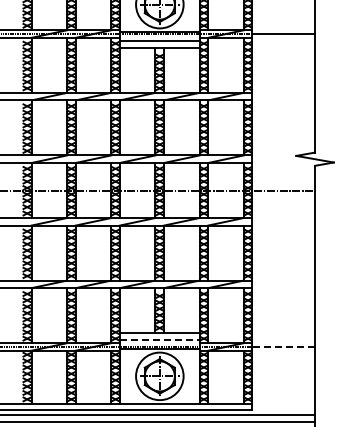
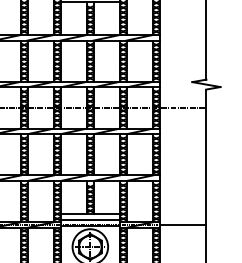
line: (159, 340) -> (90, 220), dashed -> solid
line: (283, 346) -> (182, 224), dashed -> solid

